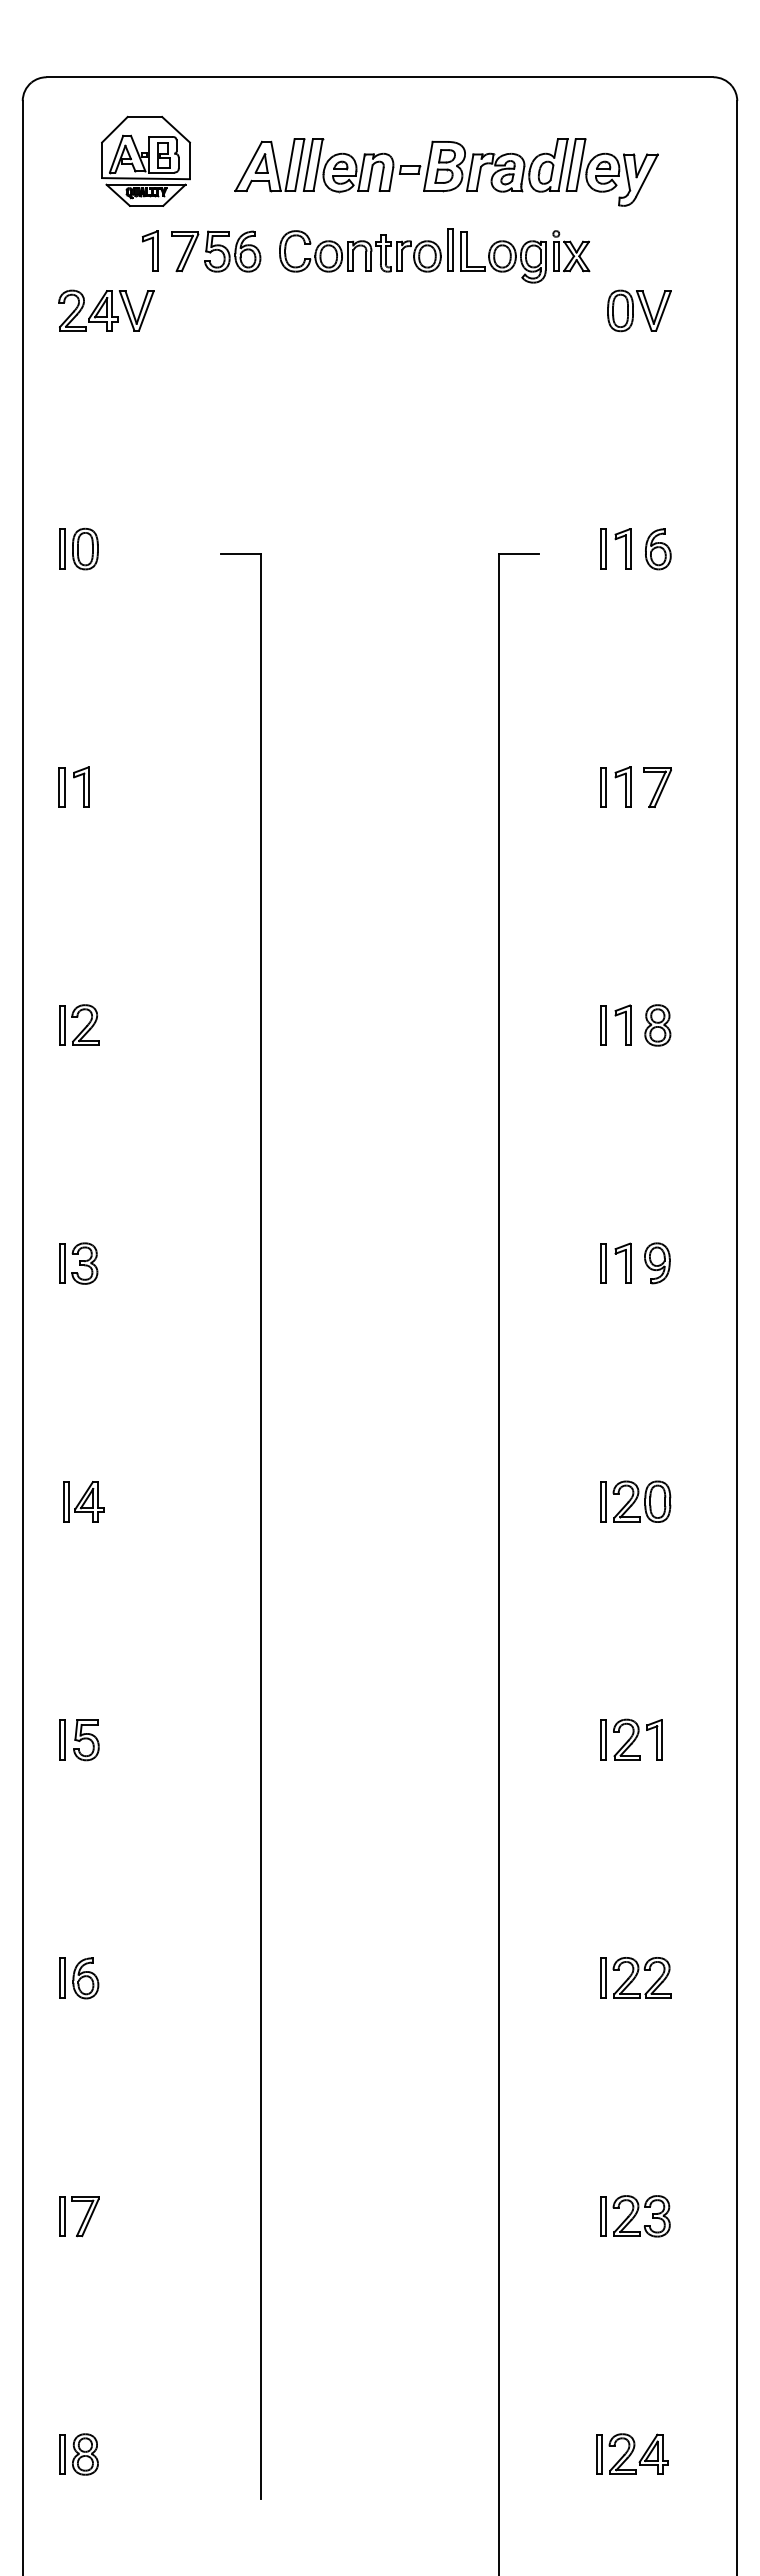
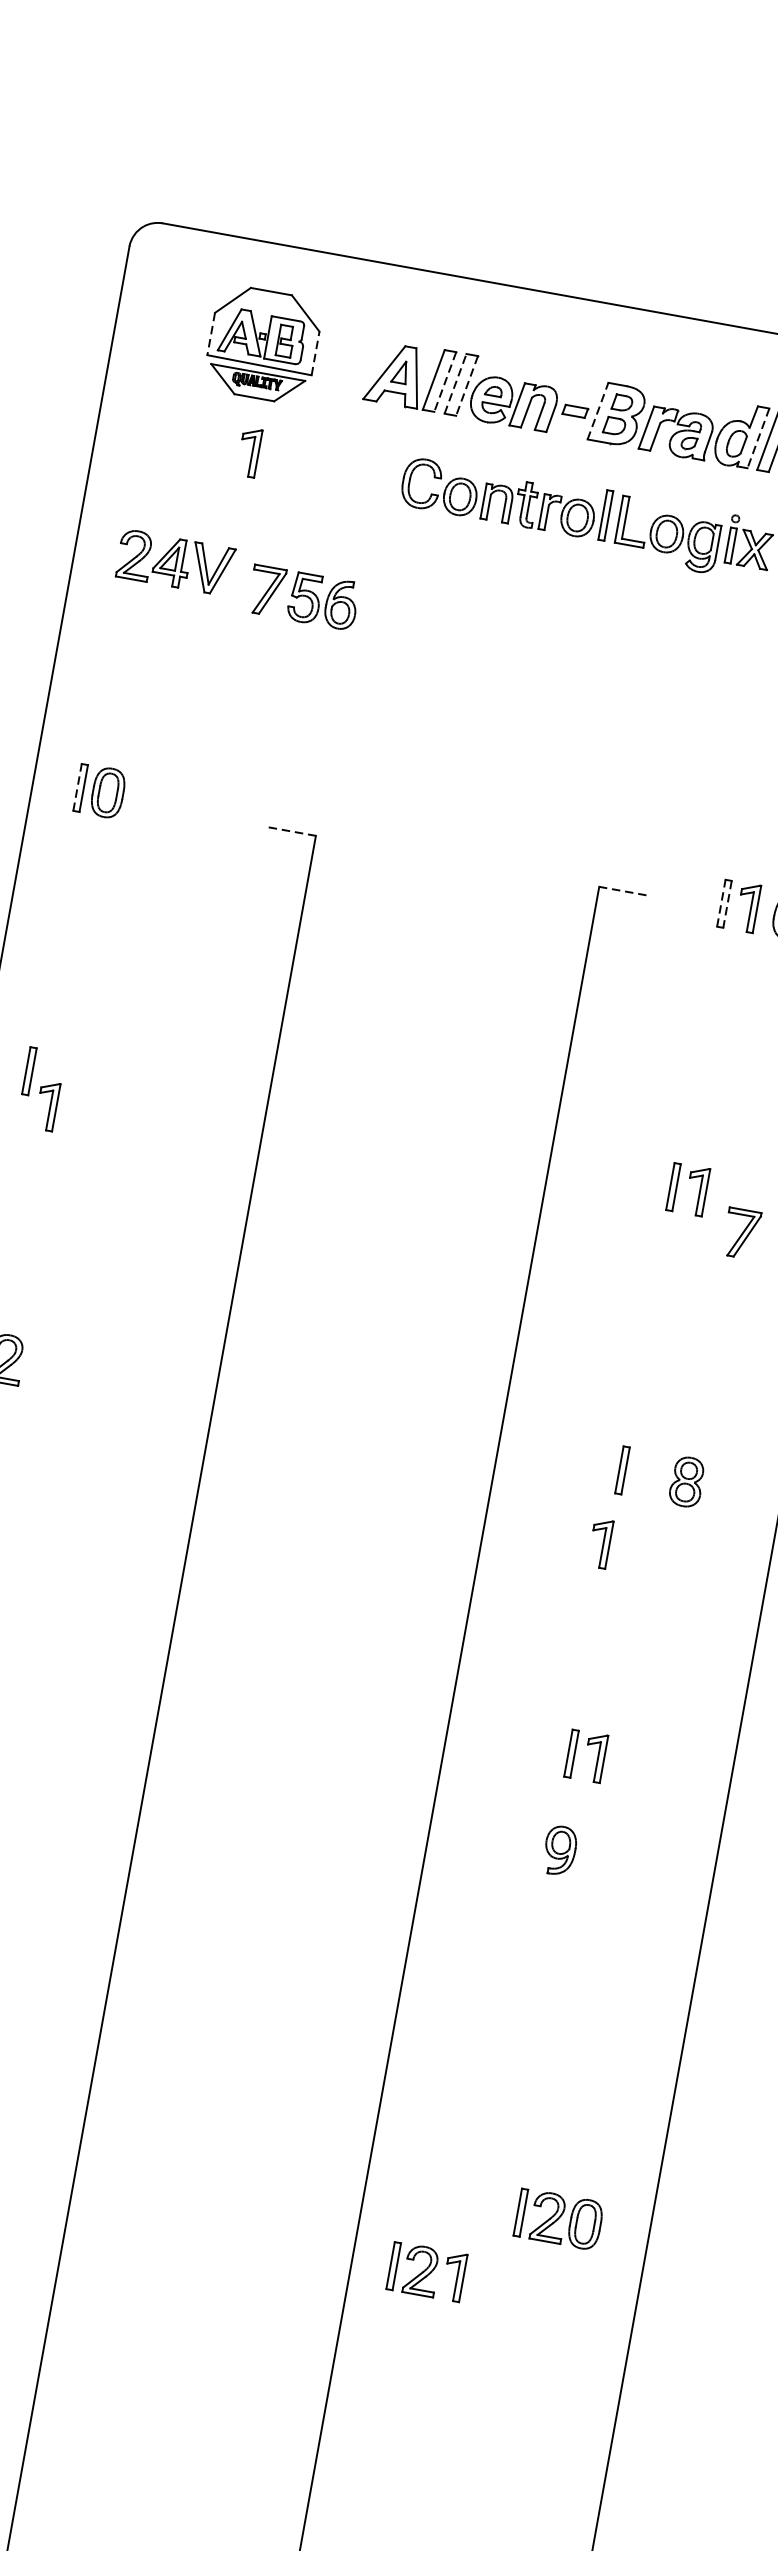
line: (102, 160) -> (211, 334), solid -> dashed
line: (189, 160) -> (315, 352), solid -> dashed
line: (308, 164) -> (455, 383), solid -> dashed
line: (299, 165) -> (444, 382), solid -> dashed
line: (317, 165) -> (466, 386), solid -> dashed
line: (562, 165) -> (757, 438), solid -> dashed
line: (428, 166) -> (598, 411), solid -> dashed
part: (216, 251) -> (304, 597), moved
part: (106, 310) -> (175, 562), moved
line: (59, 549) -> (77, 787), solid -> dashed
line: (600, 549) -> (720, 903), solid -> dashed
line: (606, 549) -> (727, 904), solid -> dashed
line: (241, 553) -> (292, 831), solid -> dashed
line: (518, 553) -> (622, 890), solid -> dashed
part: (81, 786) -> (47, 1105), moved
part: (657, 787) -> (741, 1233), moved
part: (622, 1024) -> (599, 1542), moved
part: (657, 1263) -> (560, 1850), moved
part: (635, 1501) -> (558, 2219), moved
part: (631, 1739) -> (426, 2271), moved

